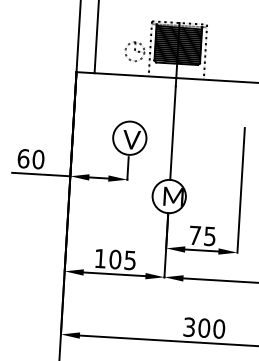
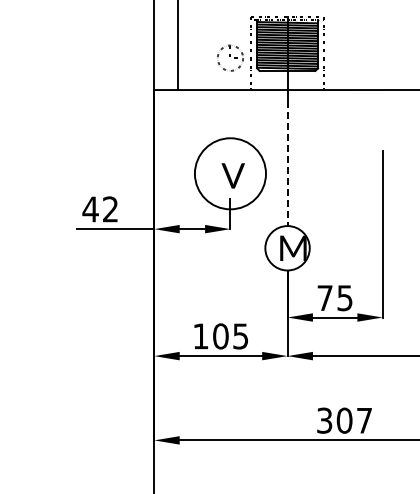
line: (172, 133) -> (287, 164), solid -> dashed
circle: (129, 138) -> (230, 173), size x1.6
text: (30, 159) -> (100, 209), 60 -> 42
text: (219, 328) -> (364, 420), 300 -> 307

